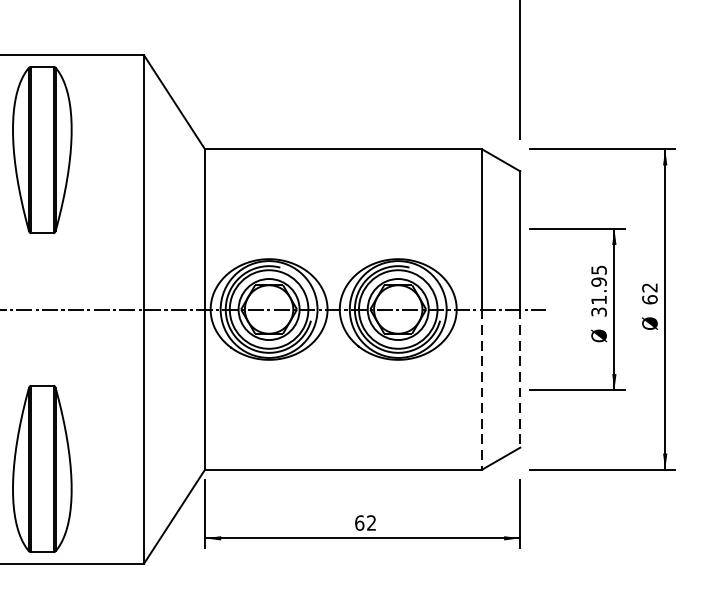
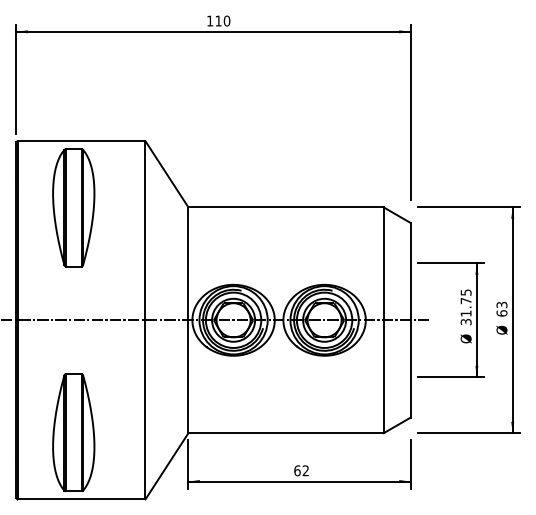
text: (598, 281) -> (465, 300), 31.95 -> 31.75
text: (650, 287) -> (502, 304), 62 -> 63
line: (520, 377) -> (410, 368), dashed -> solid
line: (481, 390) -> (383, 377), dashed -> solid

